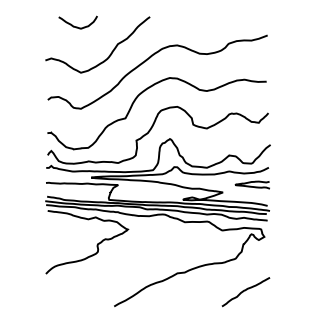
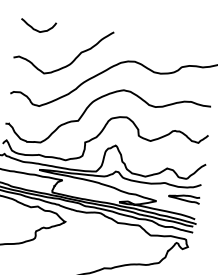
curve: (77, 26) -> (37, 29), moved

